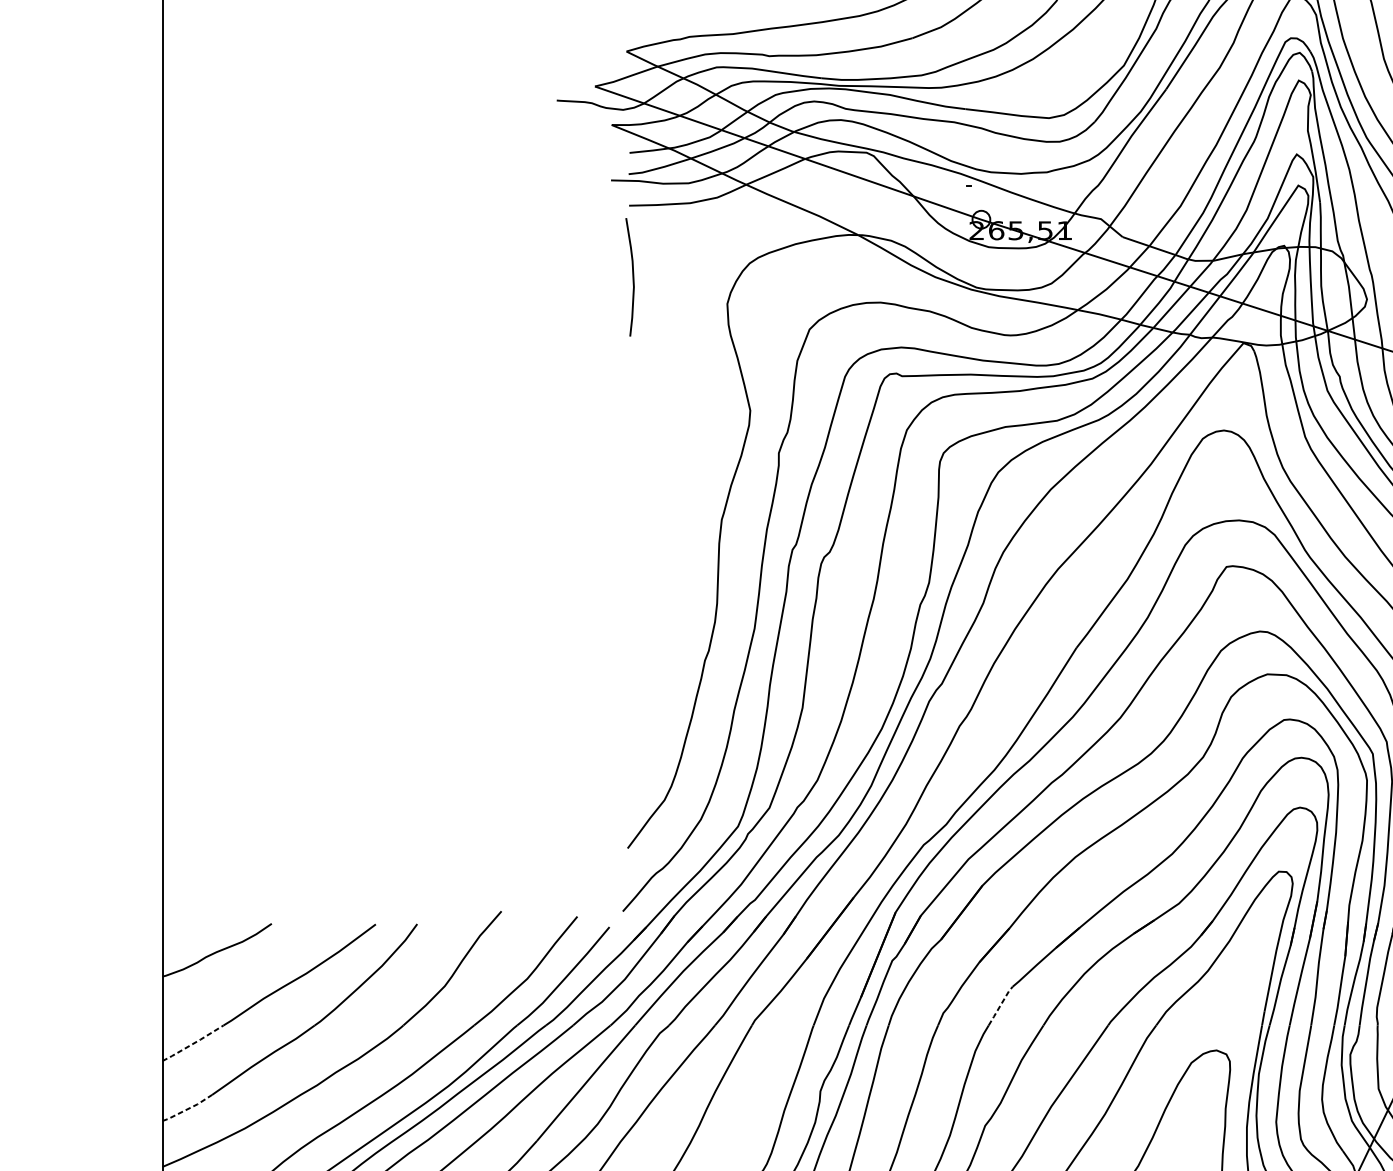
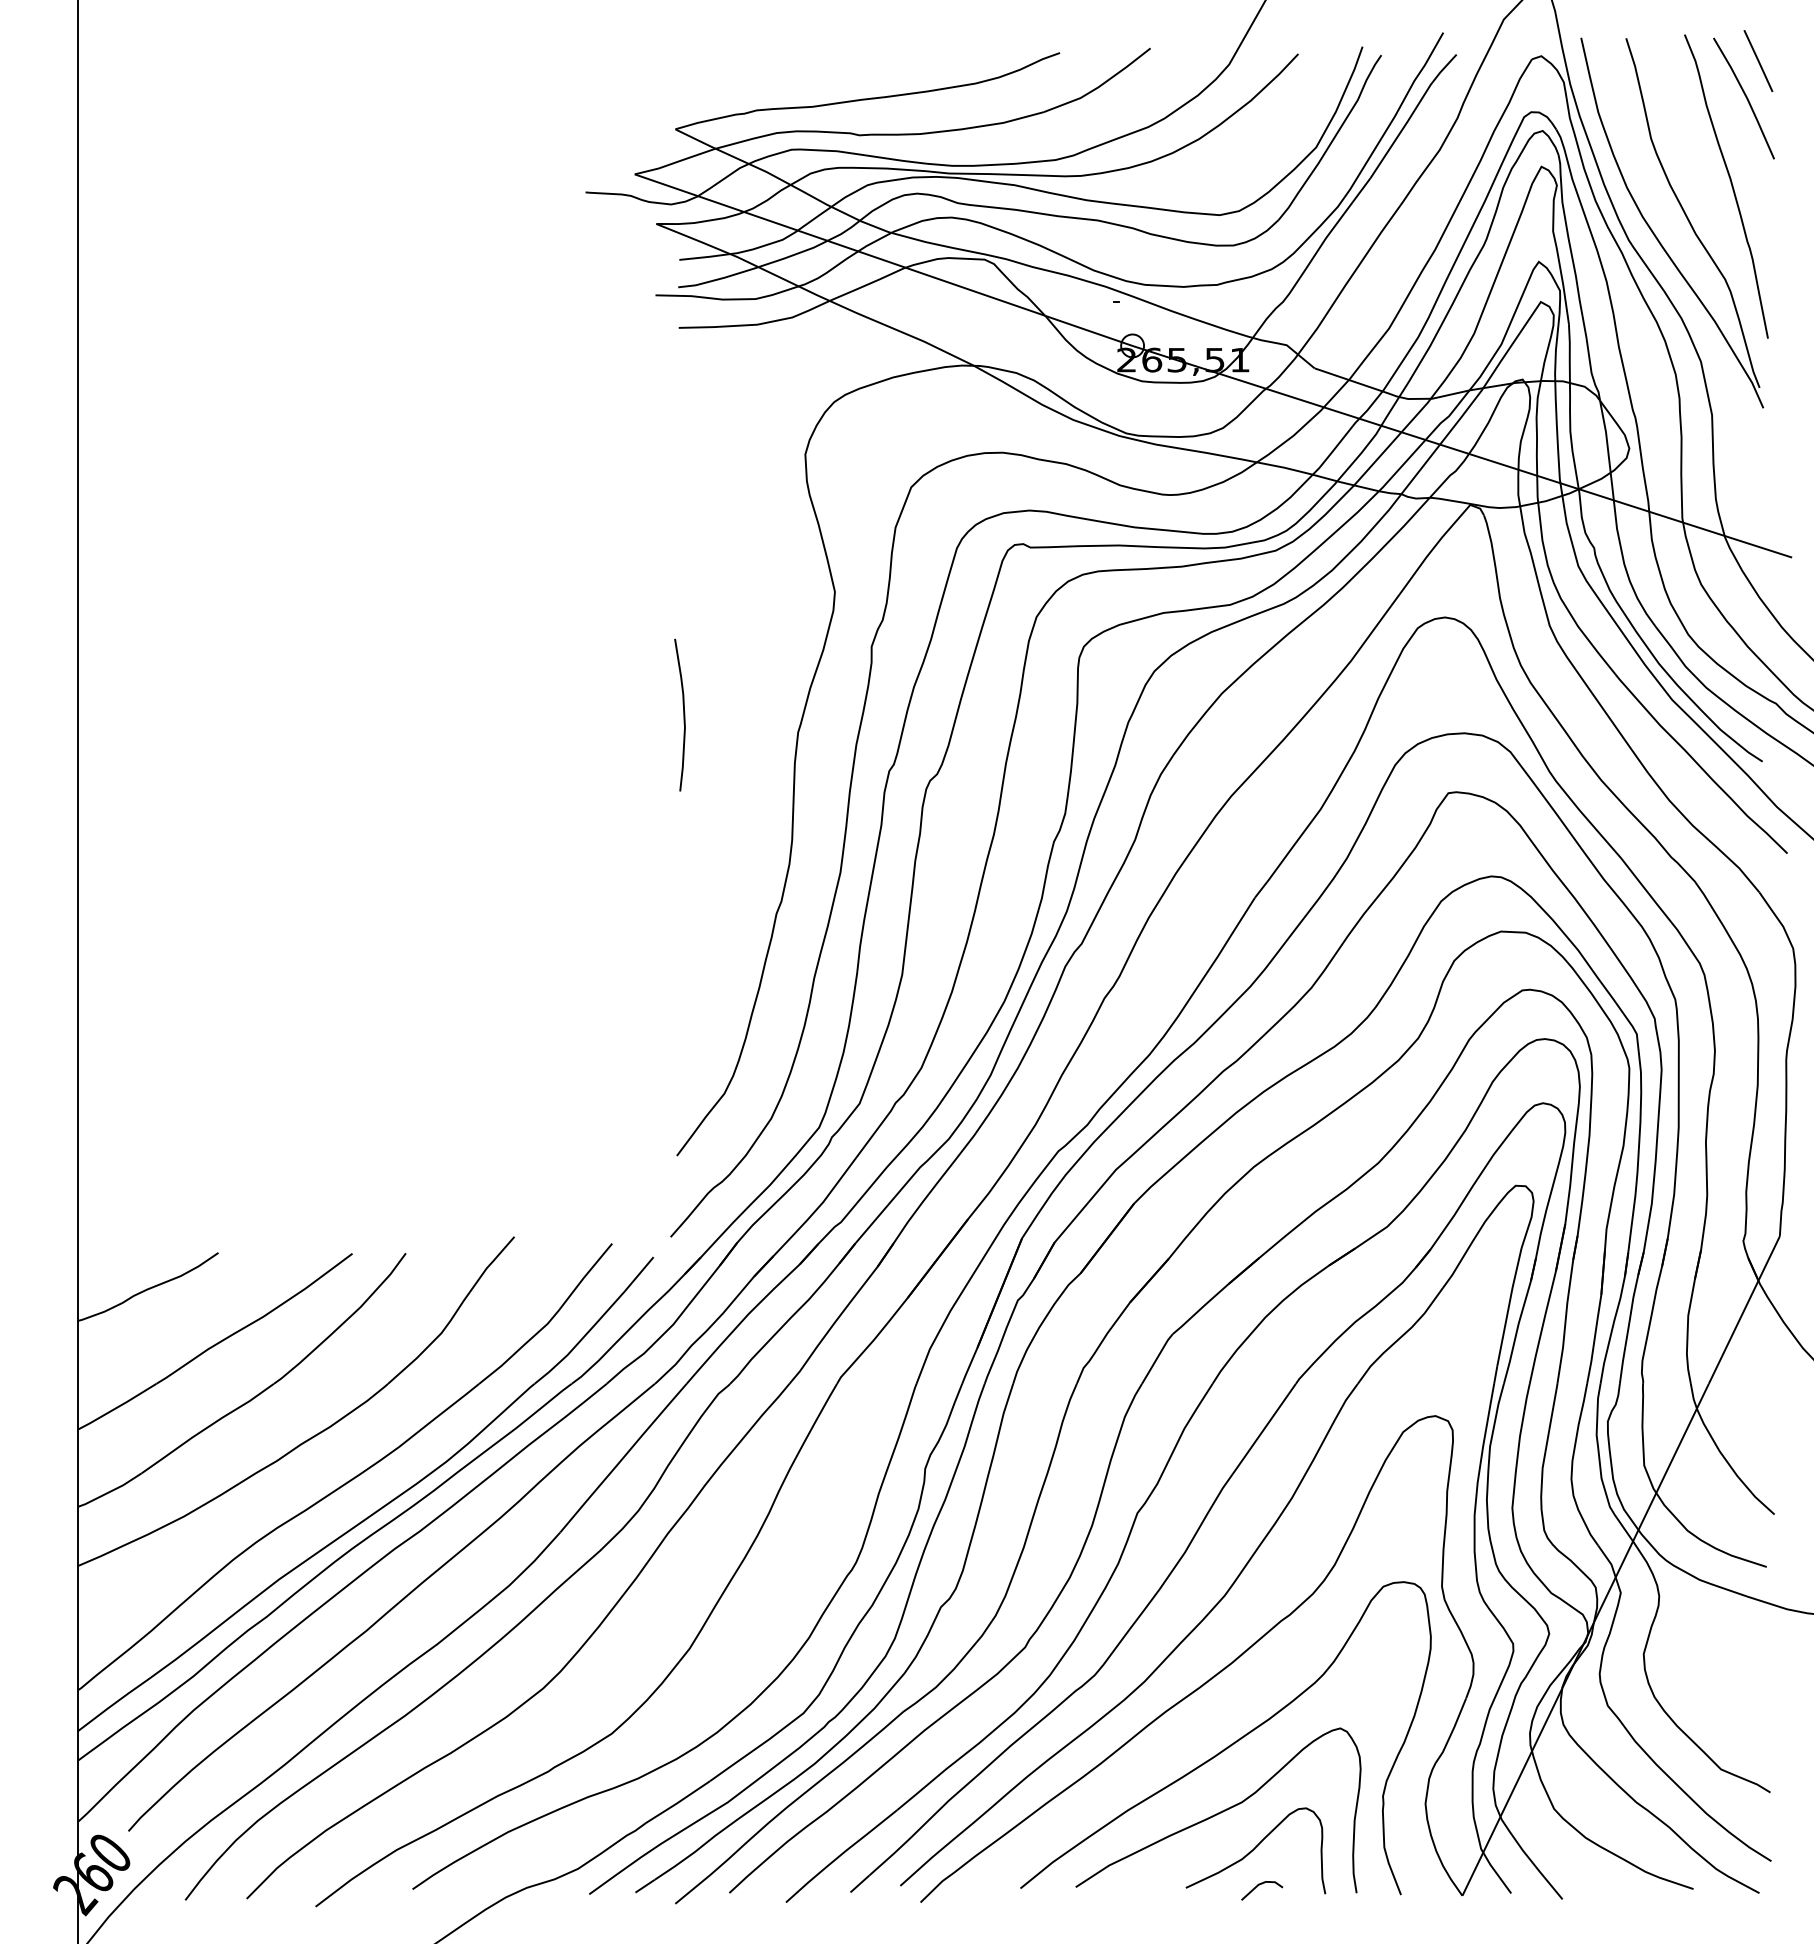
curve: (632, 276) -> (683, 714), moved
line: (999, 1006) -> (1156, 1359), dashed -> solid
line: (193, 1043) -> (117, 1407), dashed -> solid
line: (187, 1109) -> (110, 1491), dashed -> solid

